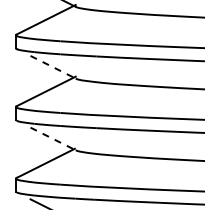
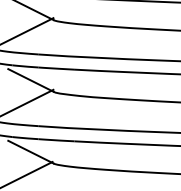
line: (53, 67) -> (31, 80), dashed -> solid
line: (53, 139) -> (31, 152), dashed -> solid

